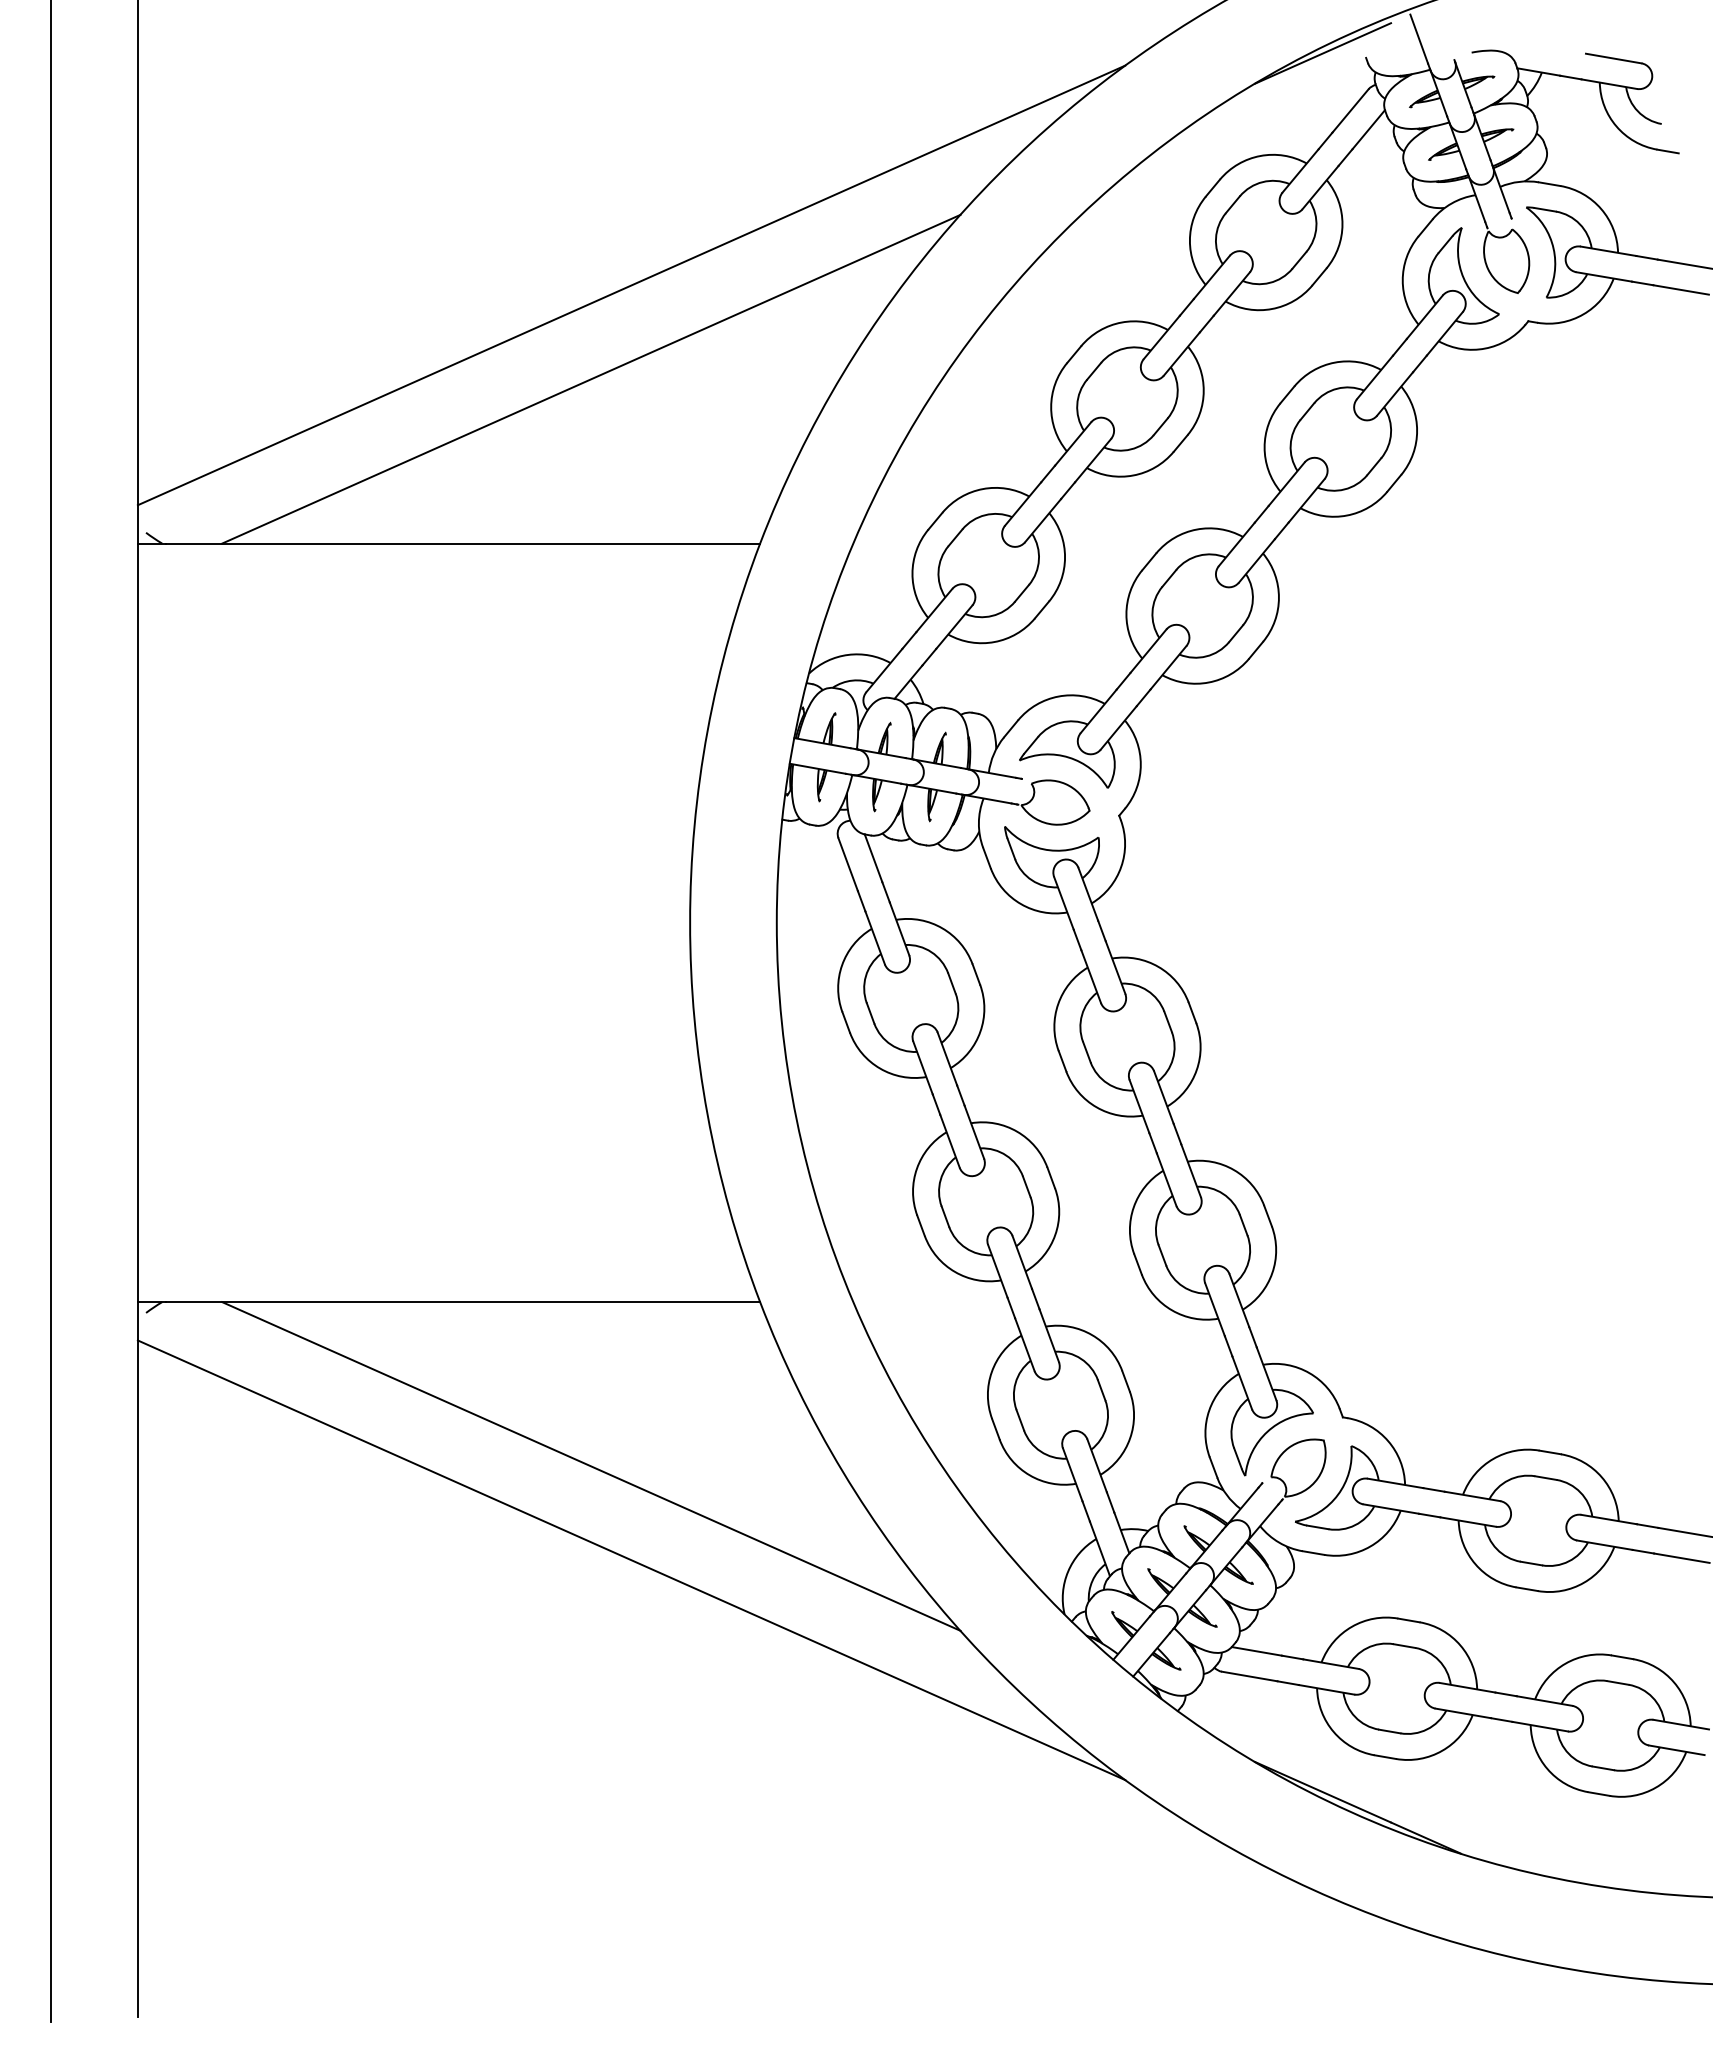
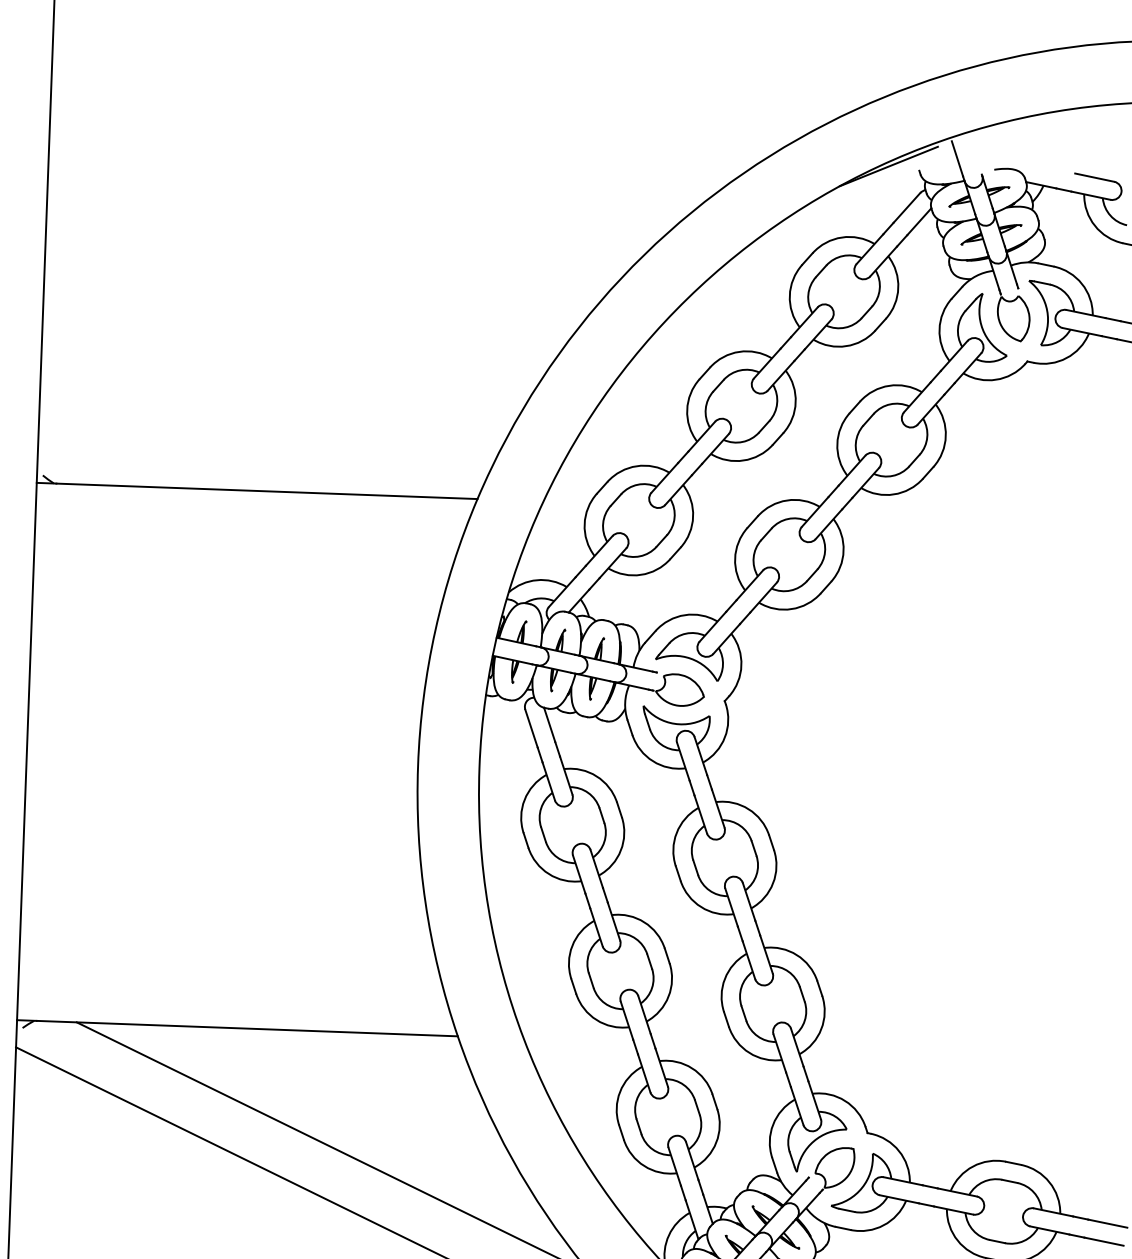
line: (631, 285) -> (393, 312), removed
line: (591, 378) -> (362, 377), removed

